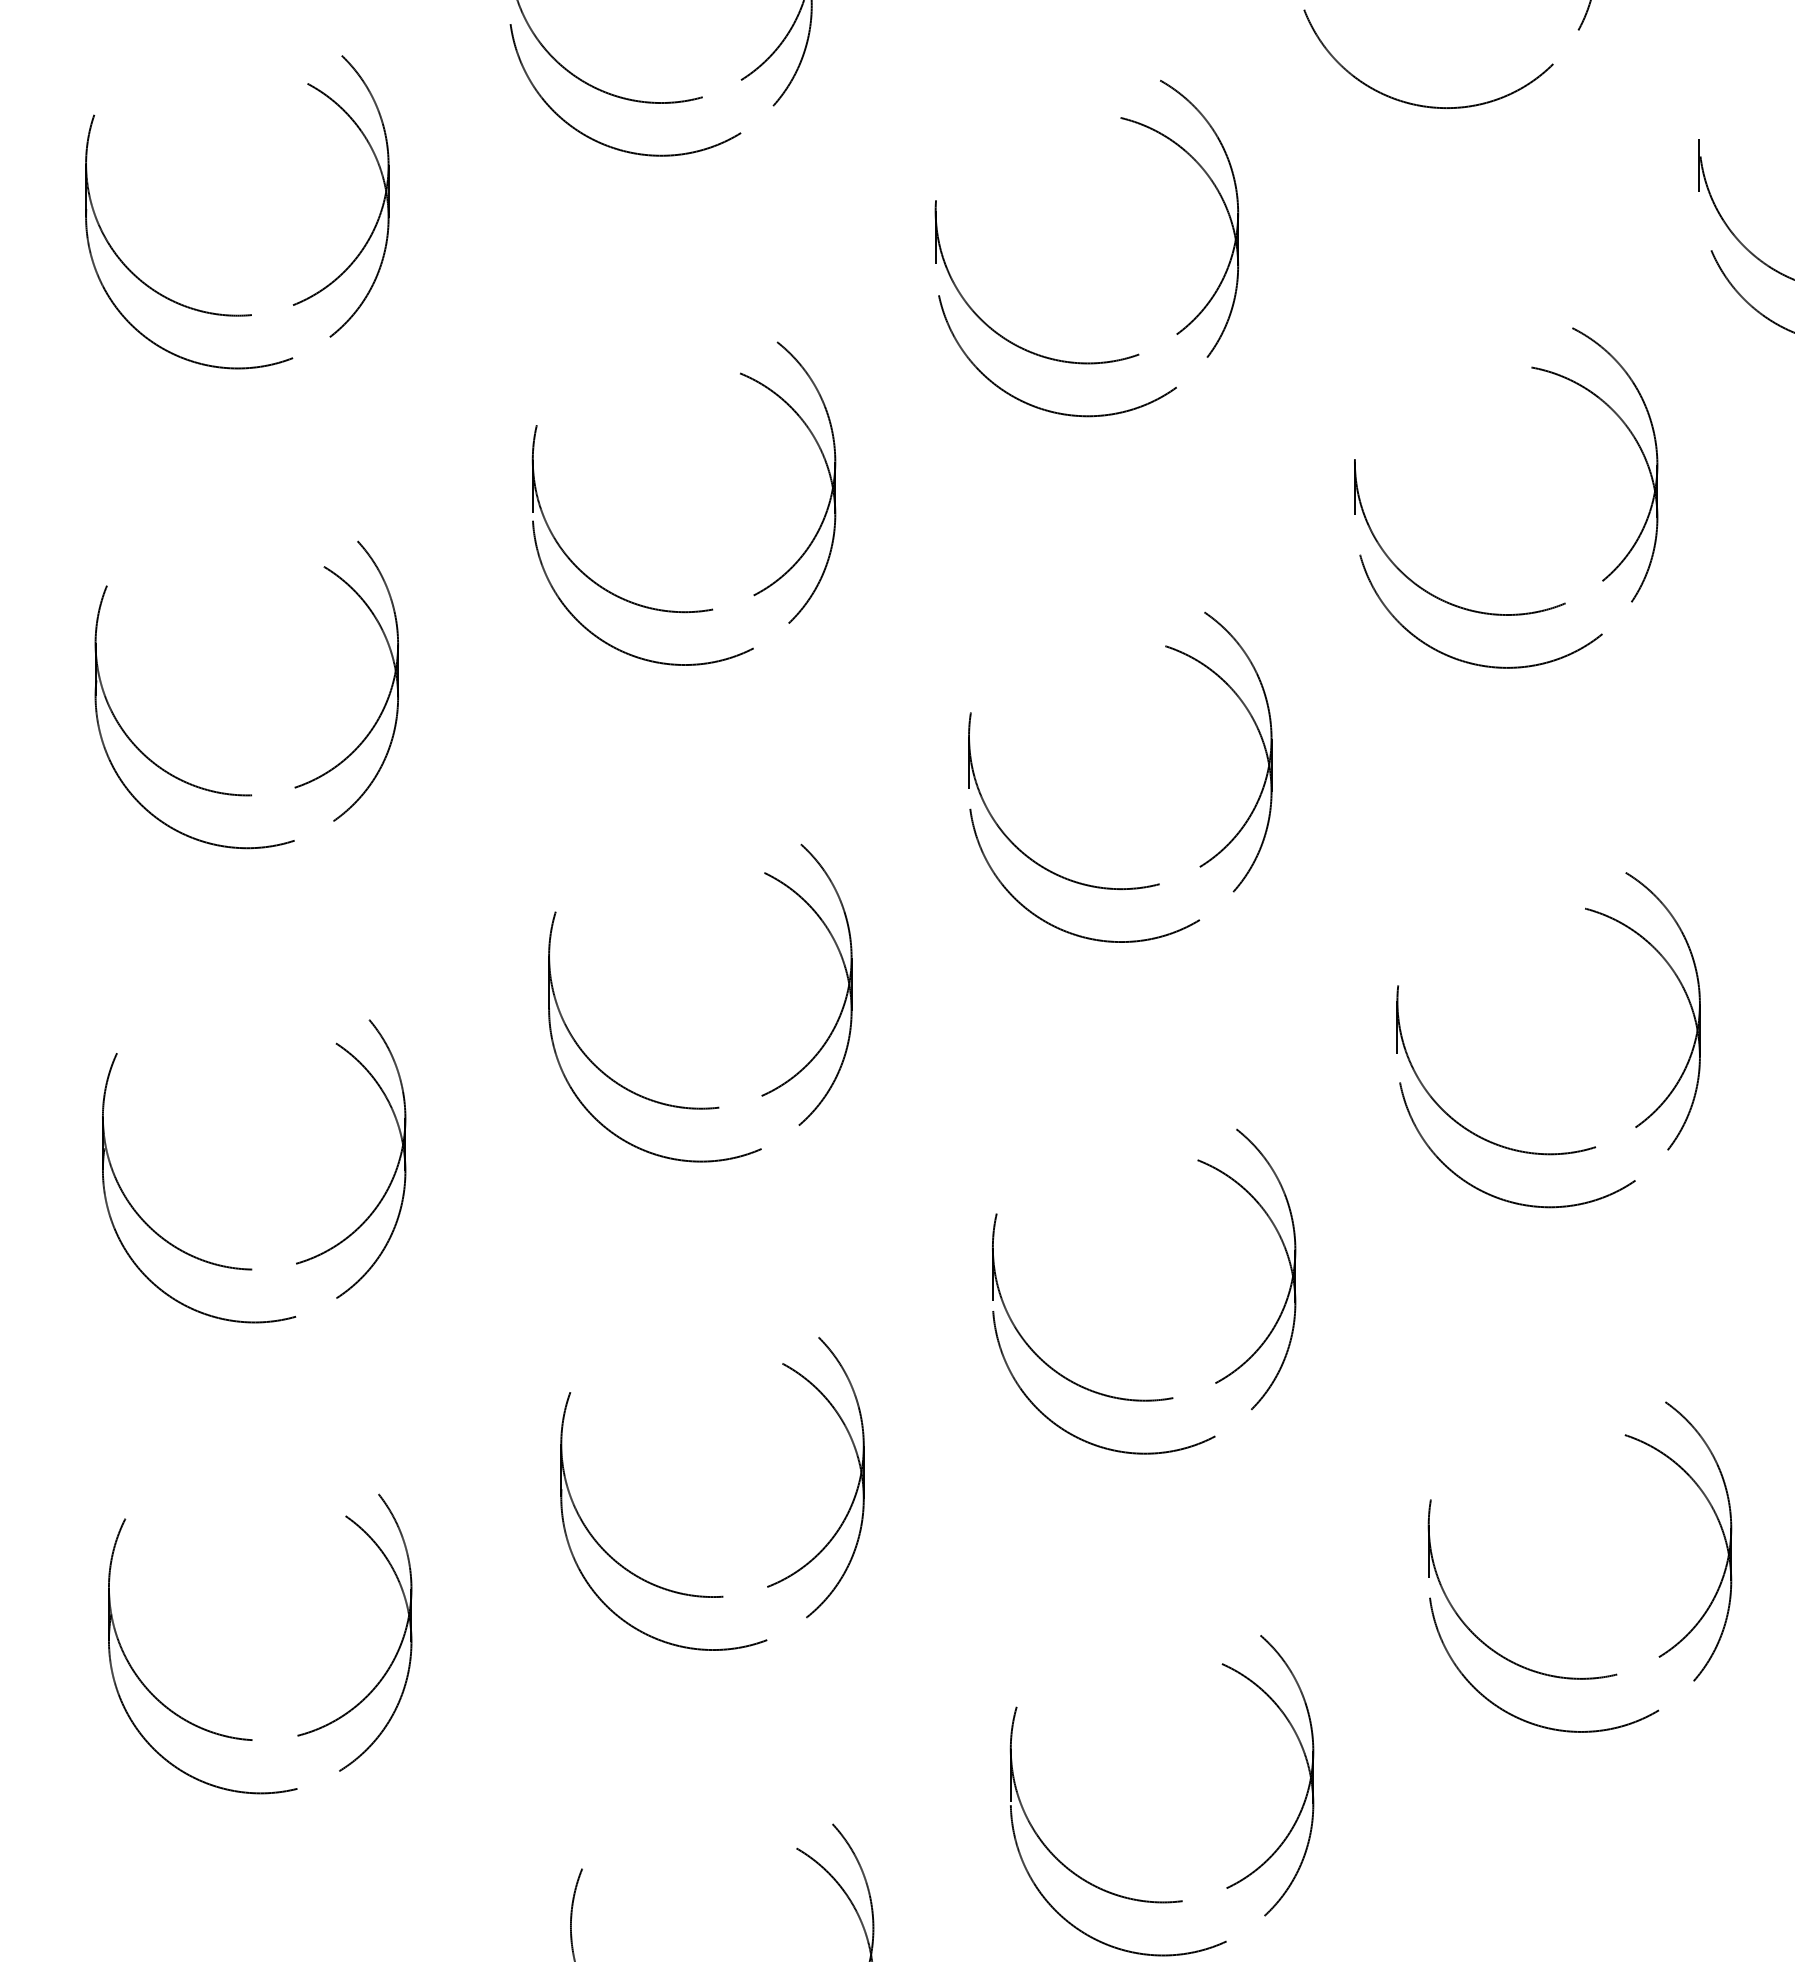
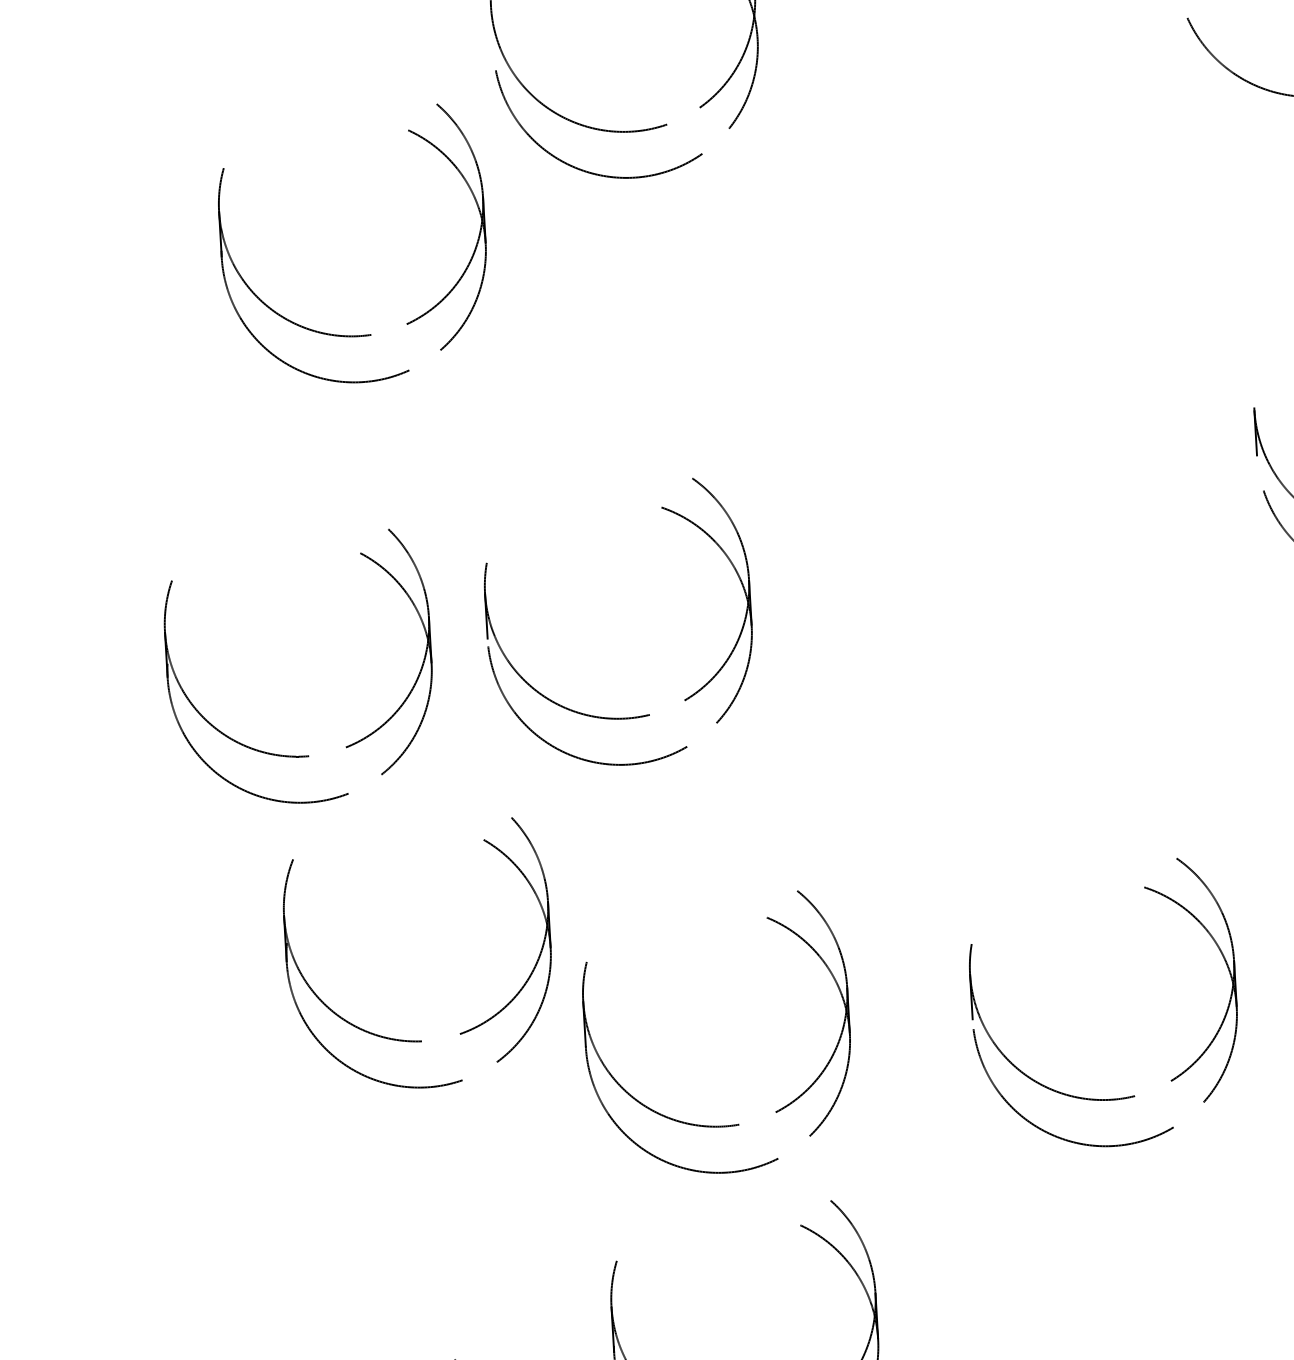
part: (237, 314) -> (358, 335), moved
part: (1074, 361) -> (1004, 336), removed
part: (674, 610) -> (616, 717), moved
part: (1111, 887) -> (1063, 793), removed
part: (700, 1107) -> (722, 1125), moved
part: (251, 1268) -> (421, 1040), moved
part: (1144, 1399) -> (1109, 1098), moved

